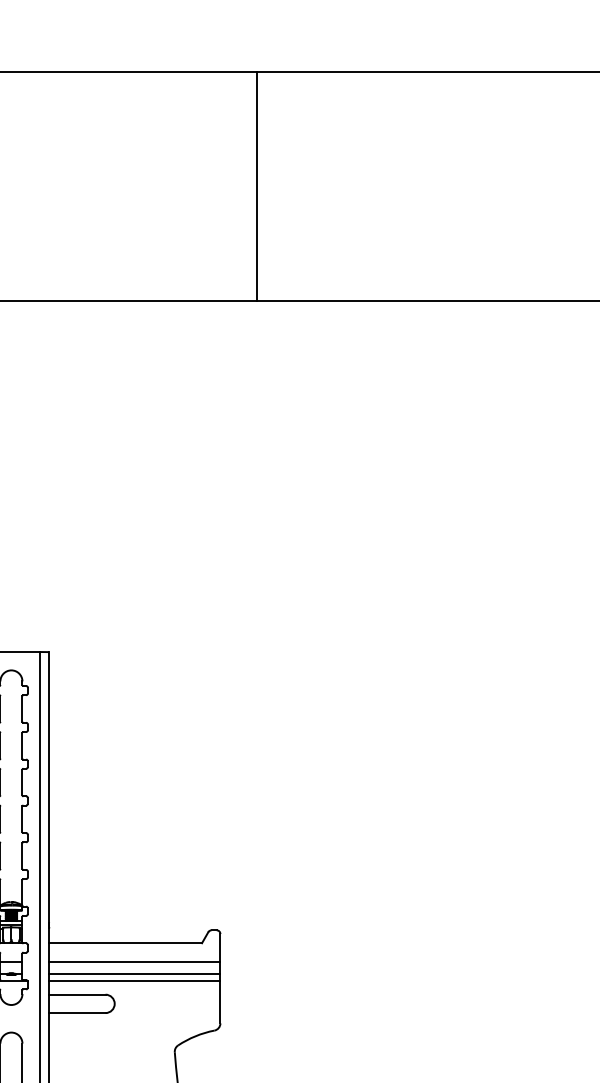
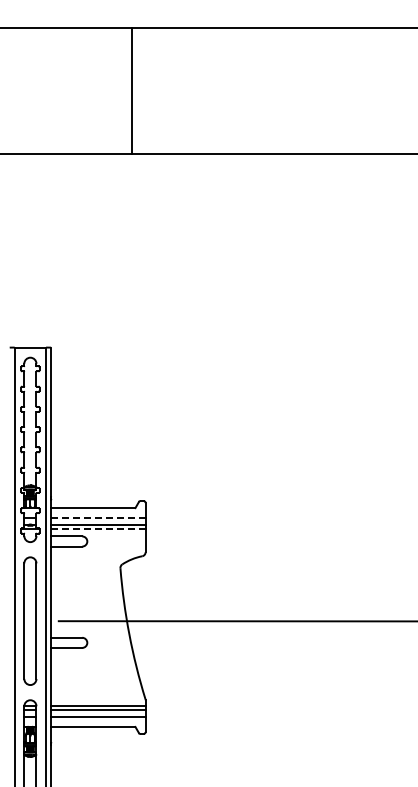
line: (256, 185) -> (131, 90), moved
line: (133, 962) -> (97, 518), solid -> dashed
line: (134, 982) -> (98, 529), solid -> dashed

